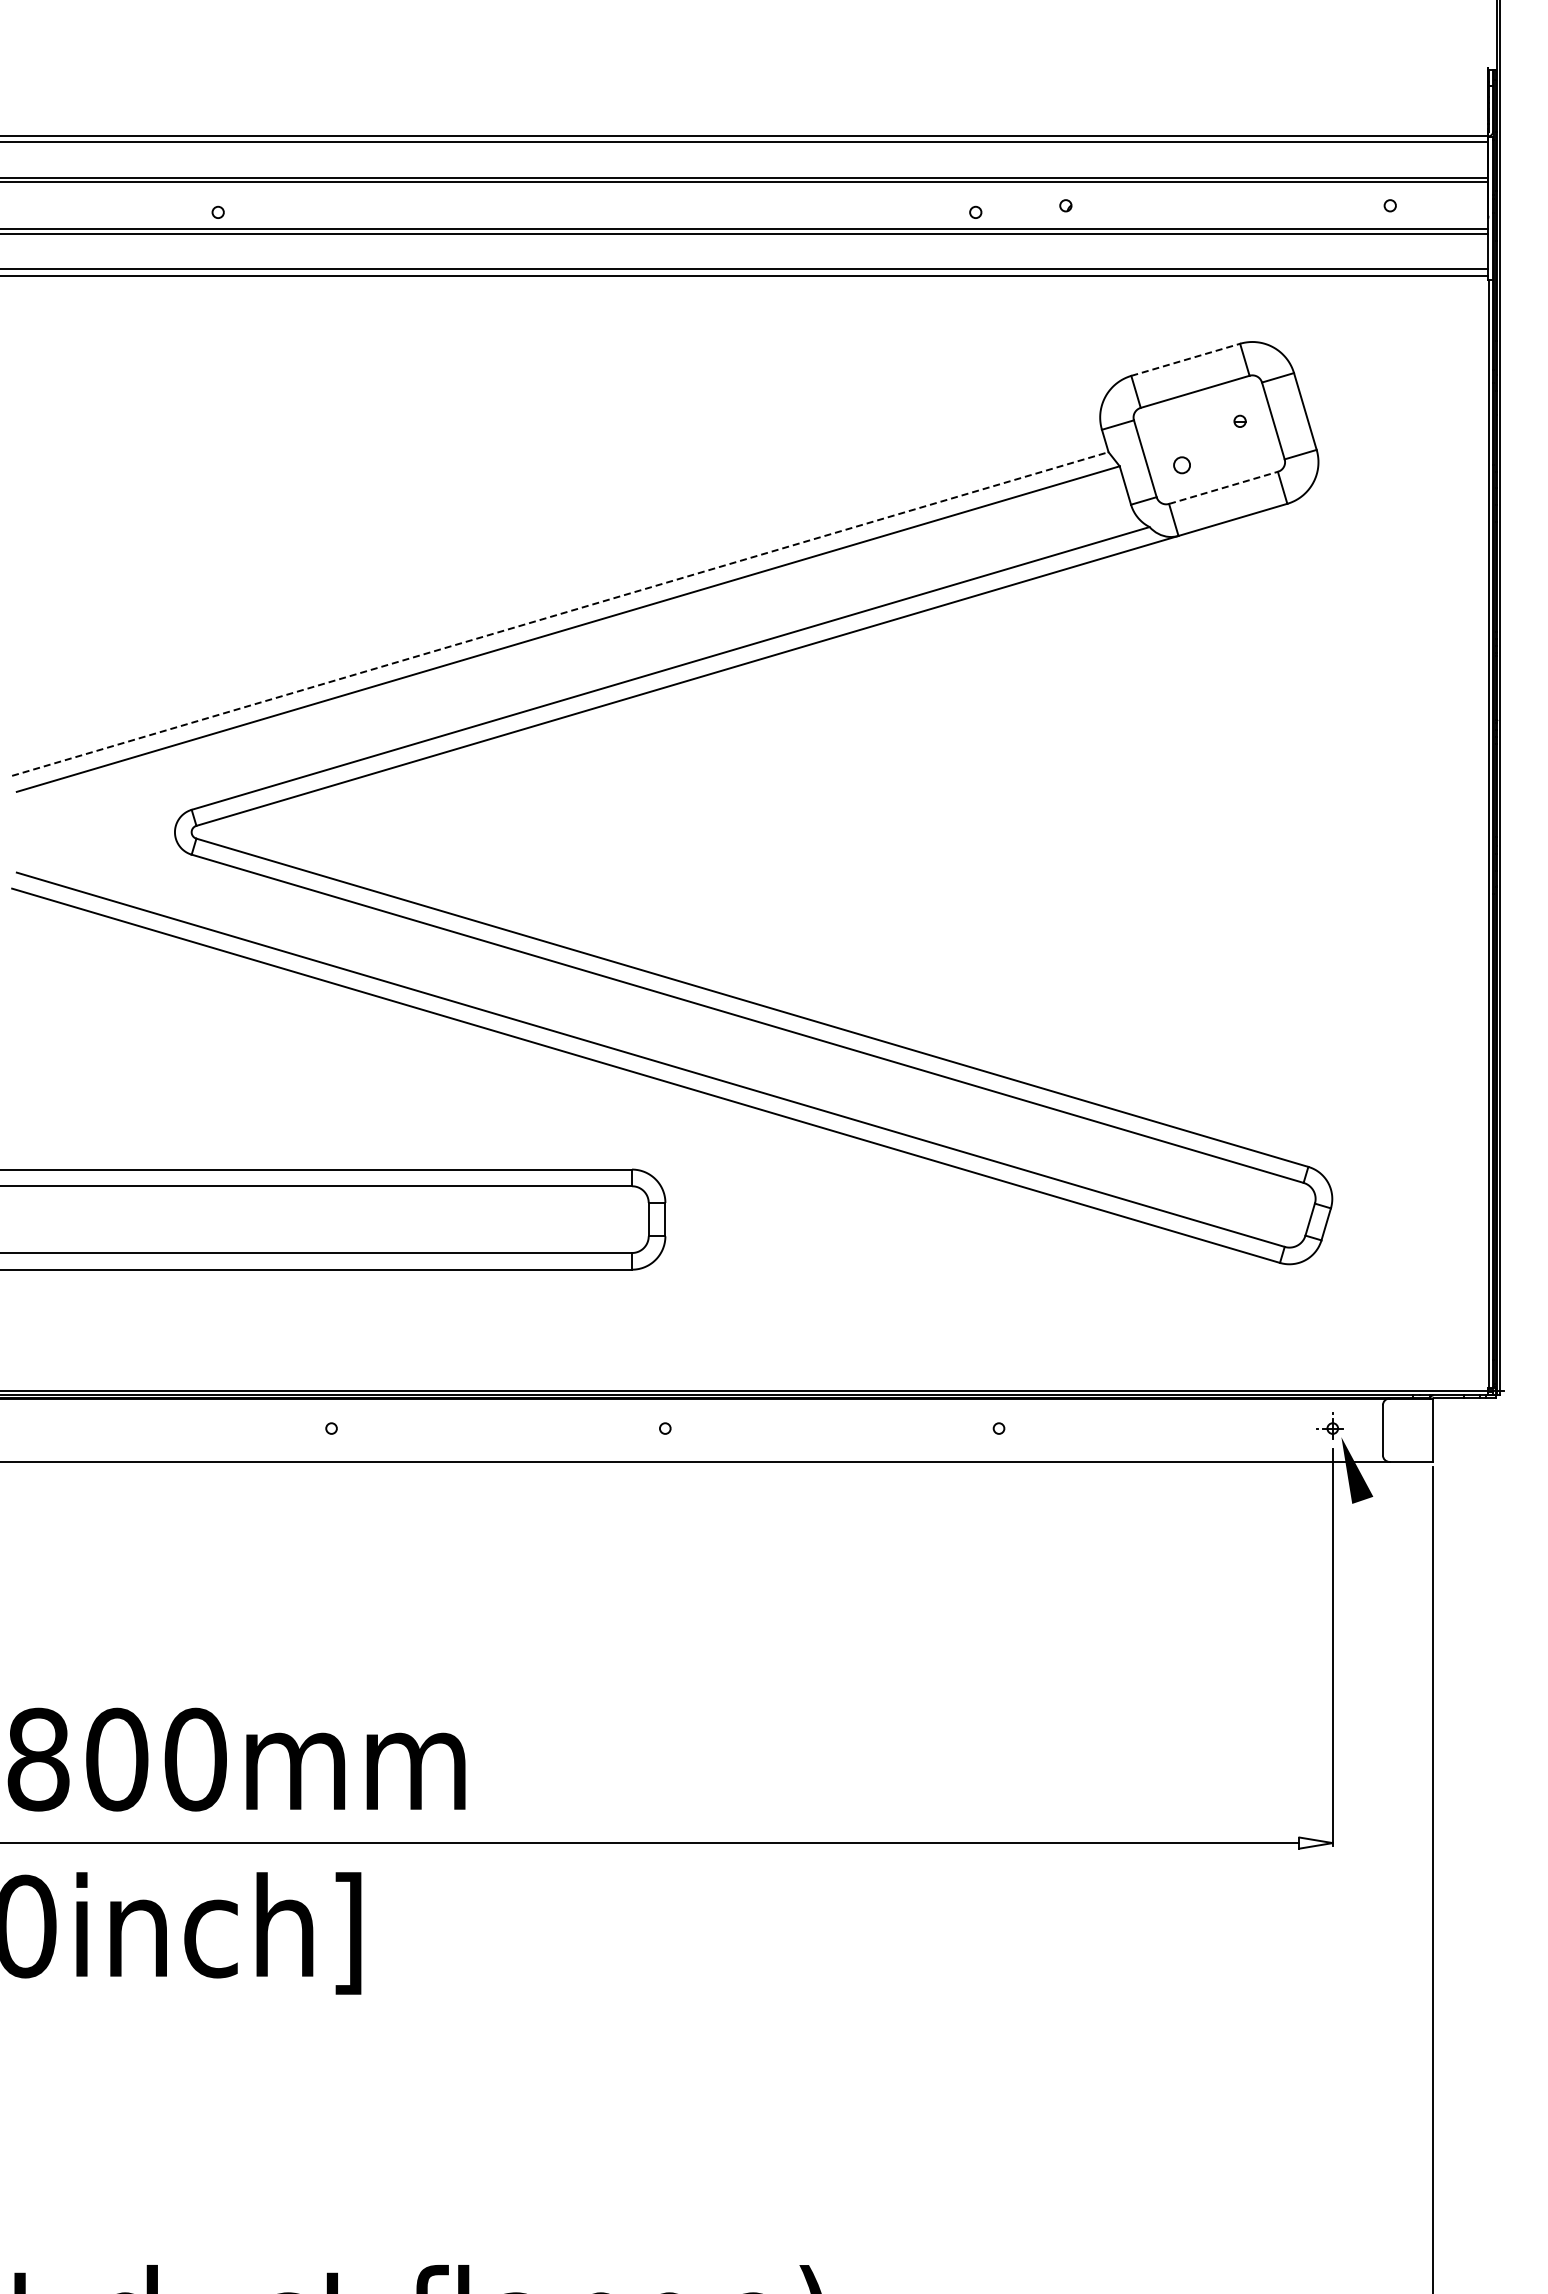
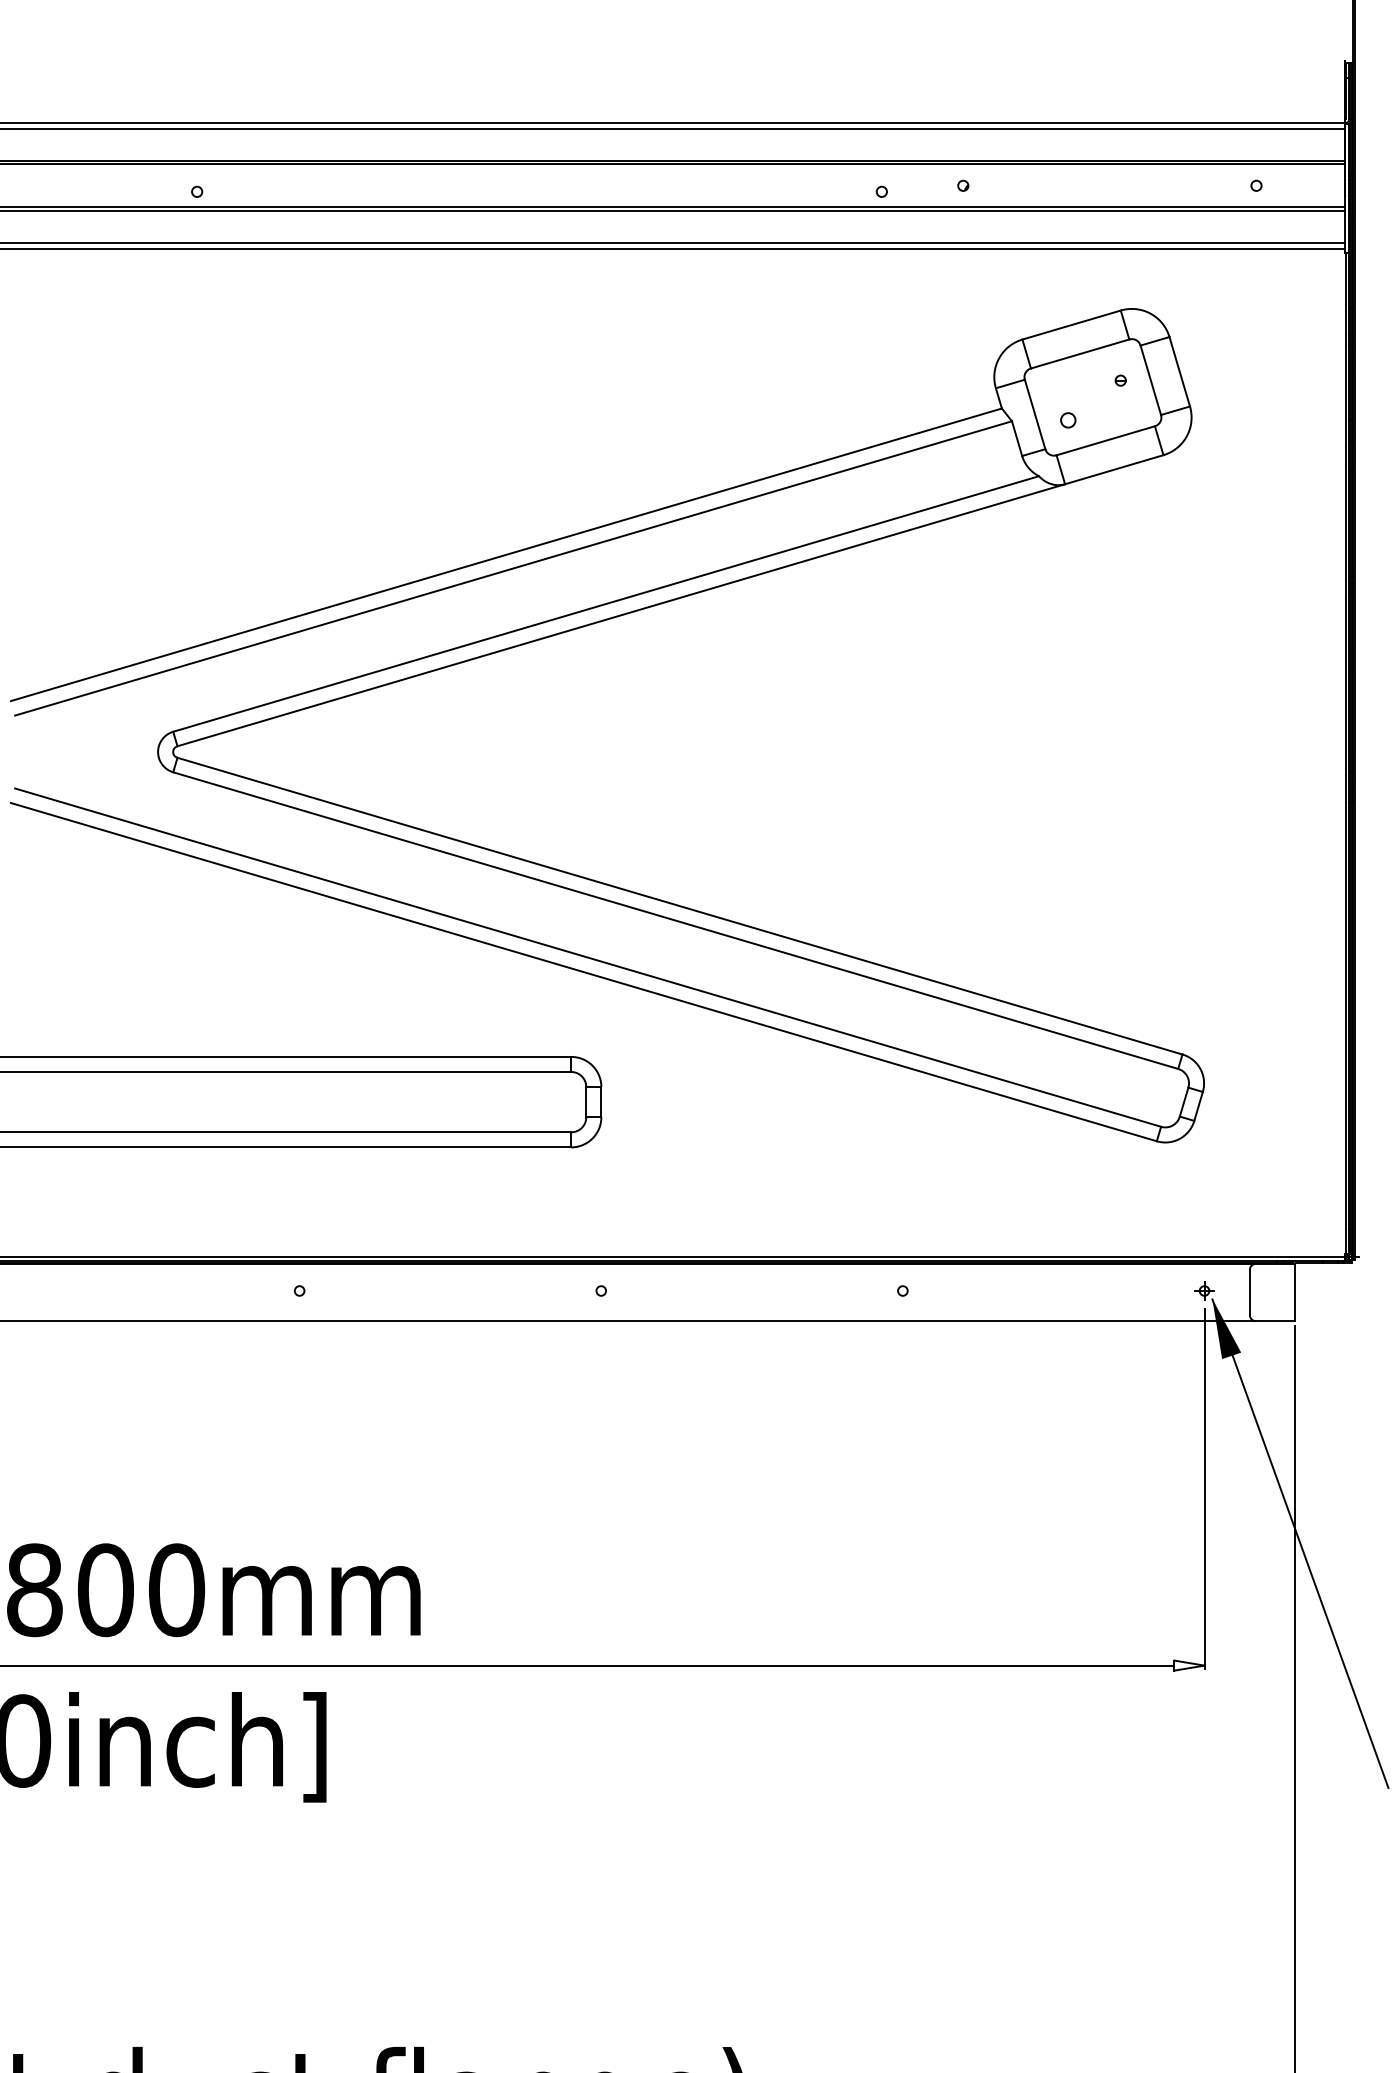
line: (1185, 359) -> (1071, 324), dashed -> solid
line: (1223, 487) -> (1105, 440), dashed -> solid
line: (560, 614) -> (506, 555), dashed -> solid
line: (1438, 1707) -> (1300, 1543), added

